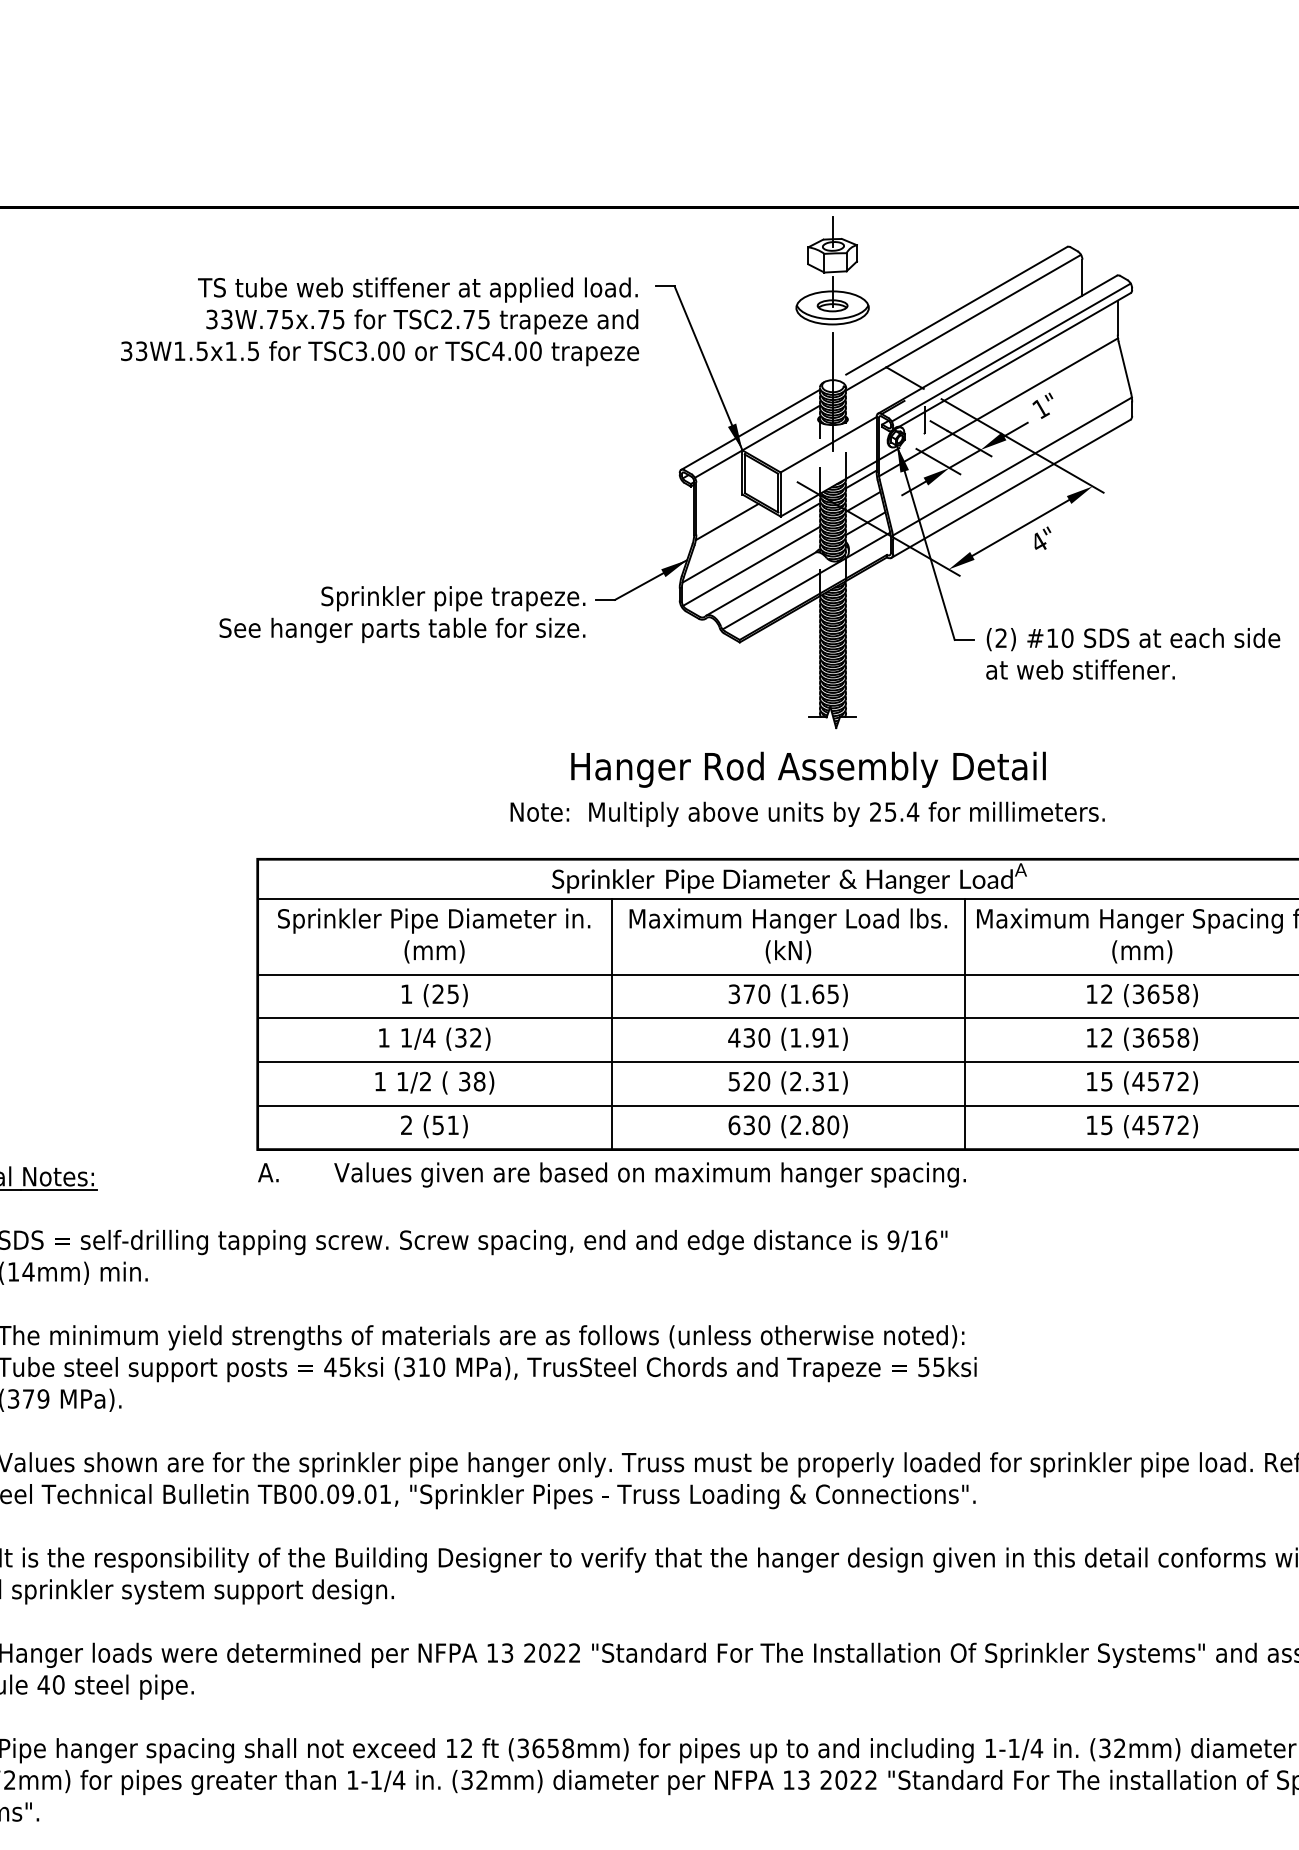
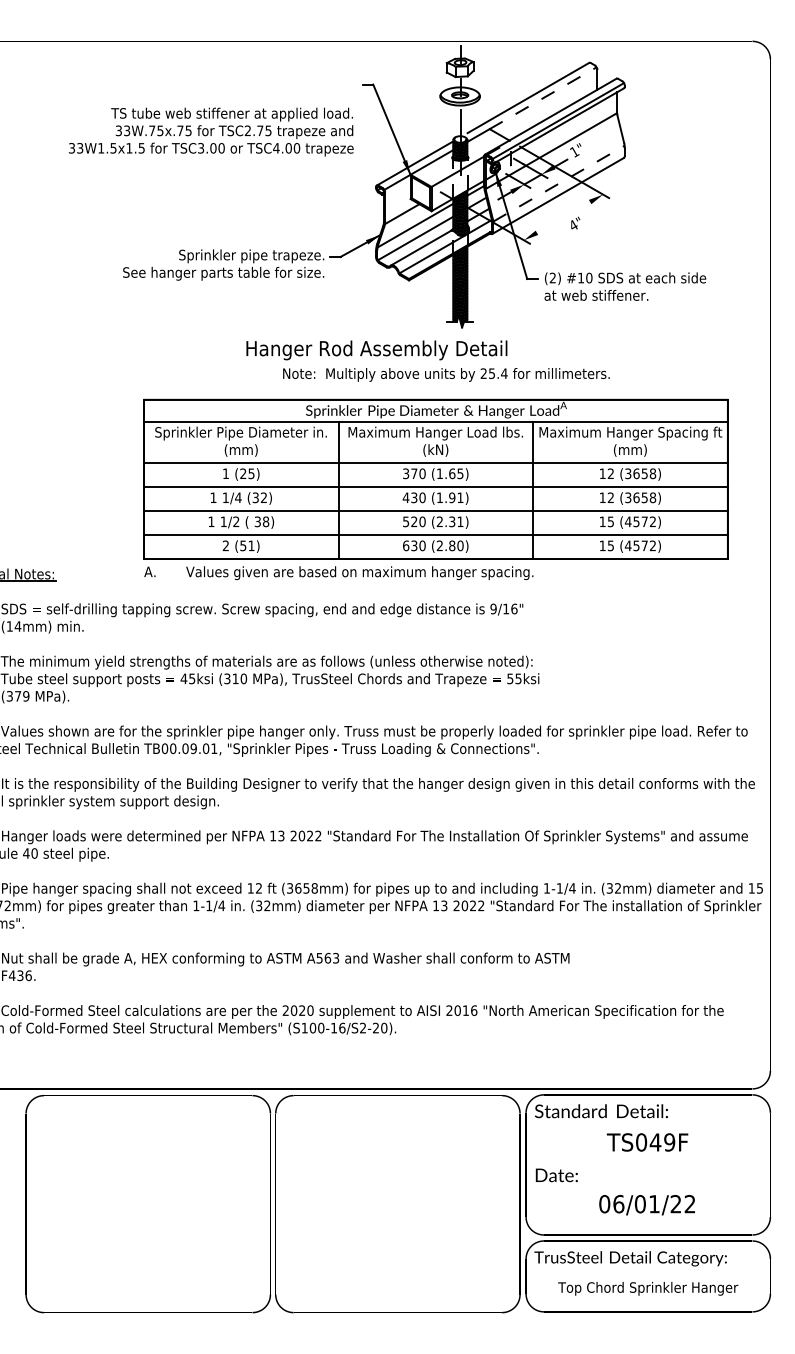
line: (984, 311) -> (543, 98), solid -> dashed
text: (380, 320) -> (211, 131), moved
line: (1011, 466) -> (558, 183), solid -> dashed
line: (1020, 528) -> (563, 217), removed
text: (807, 769) -> (376, 350), moved

